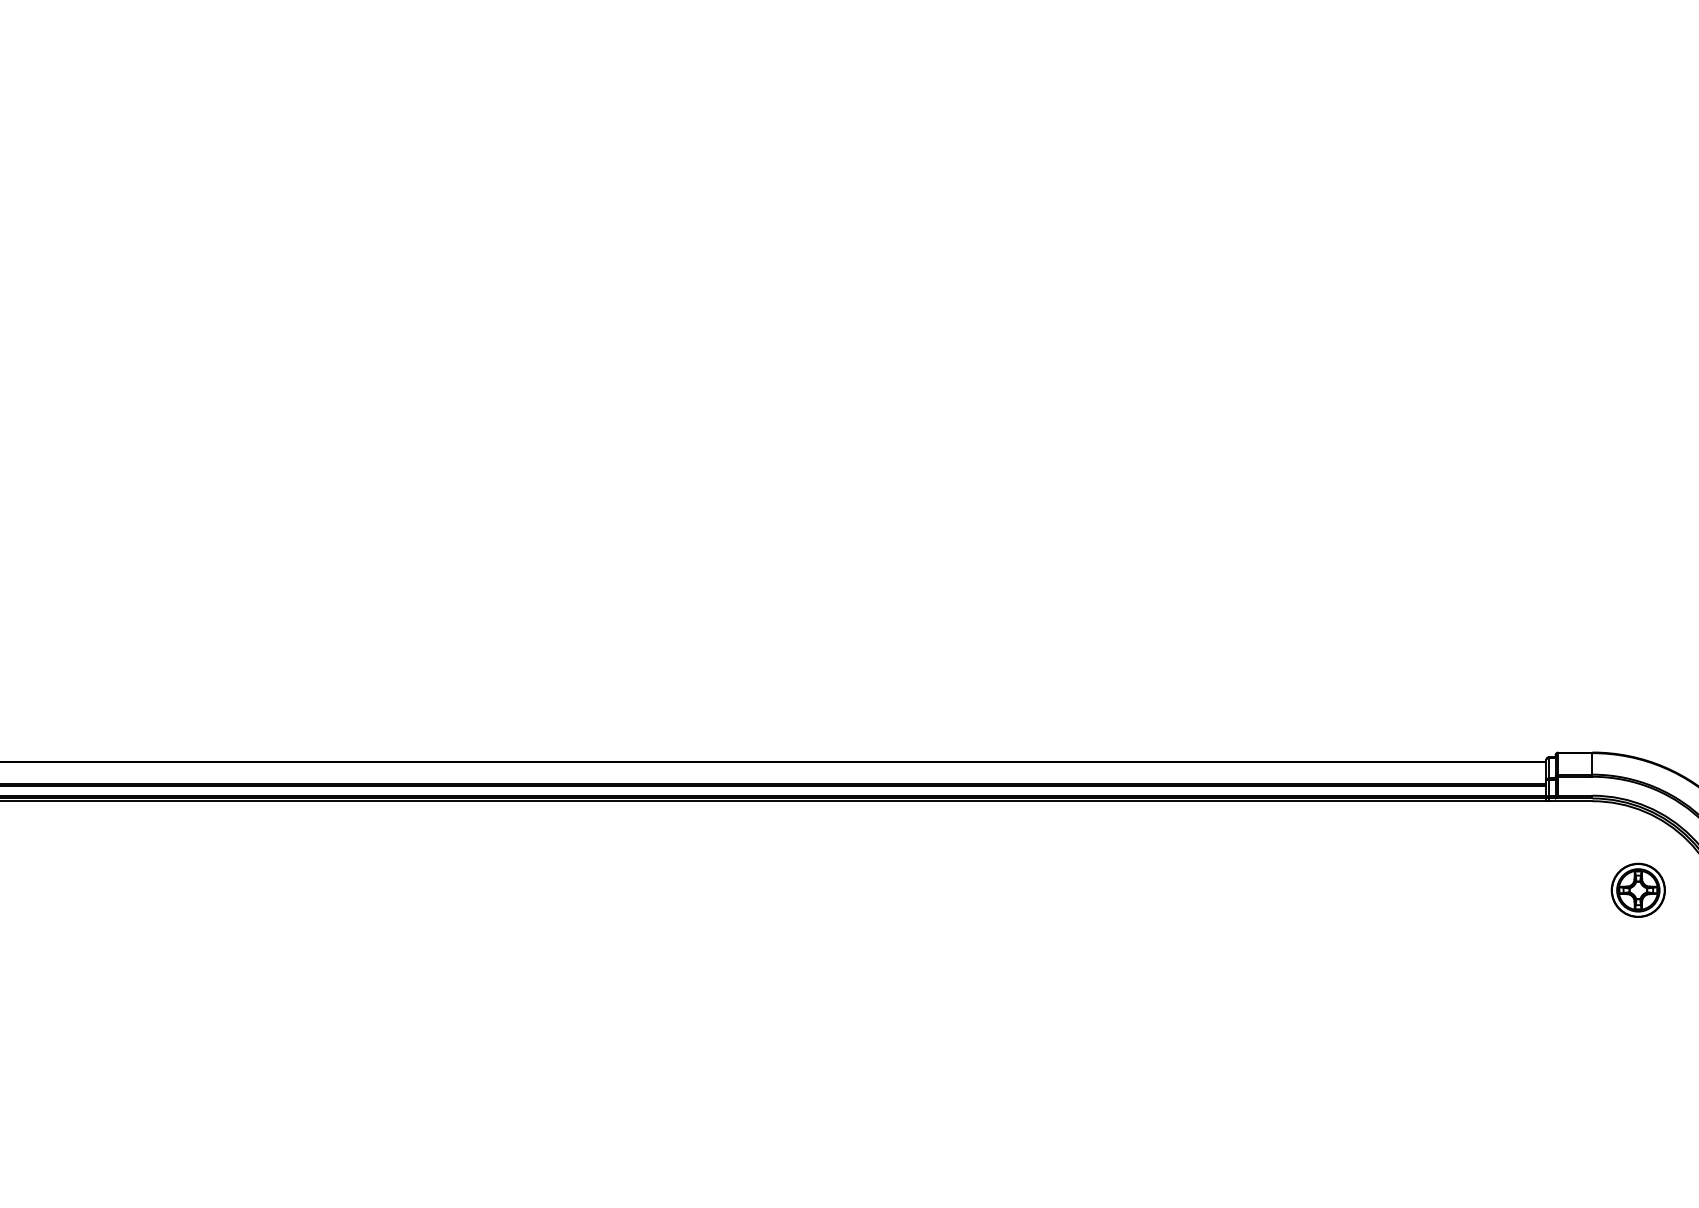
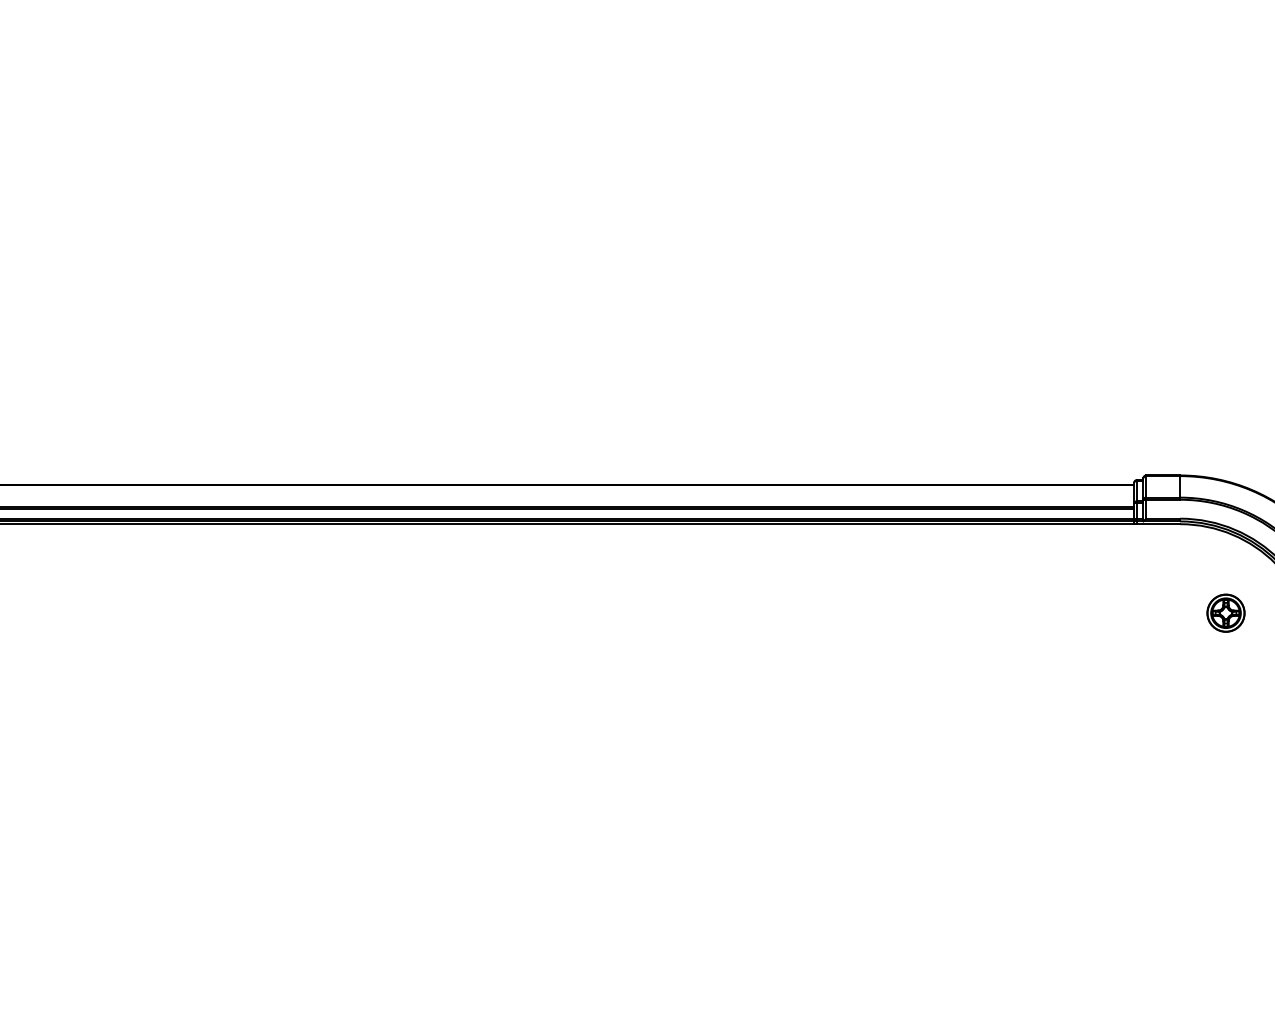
part: (1637, 889) -> (1225, 612), size x0.7

